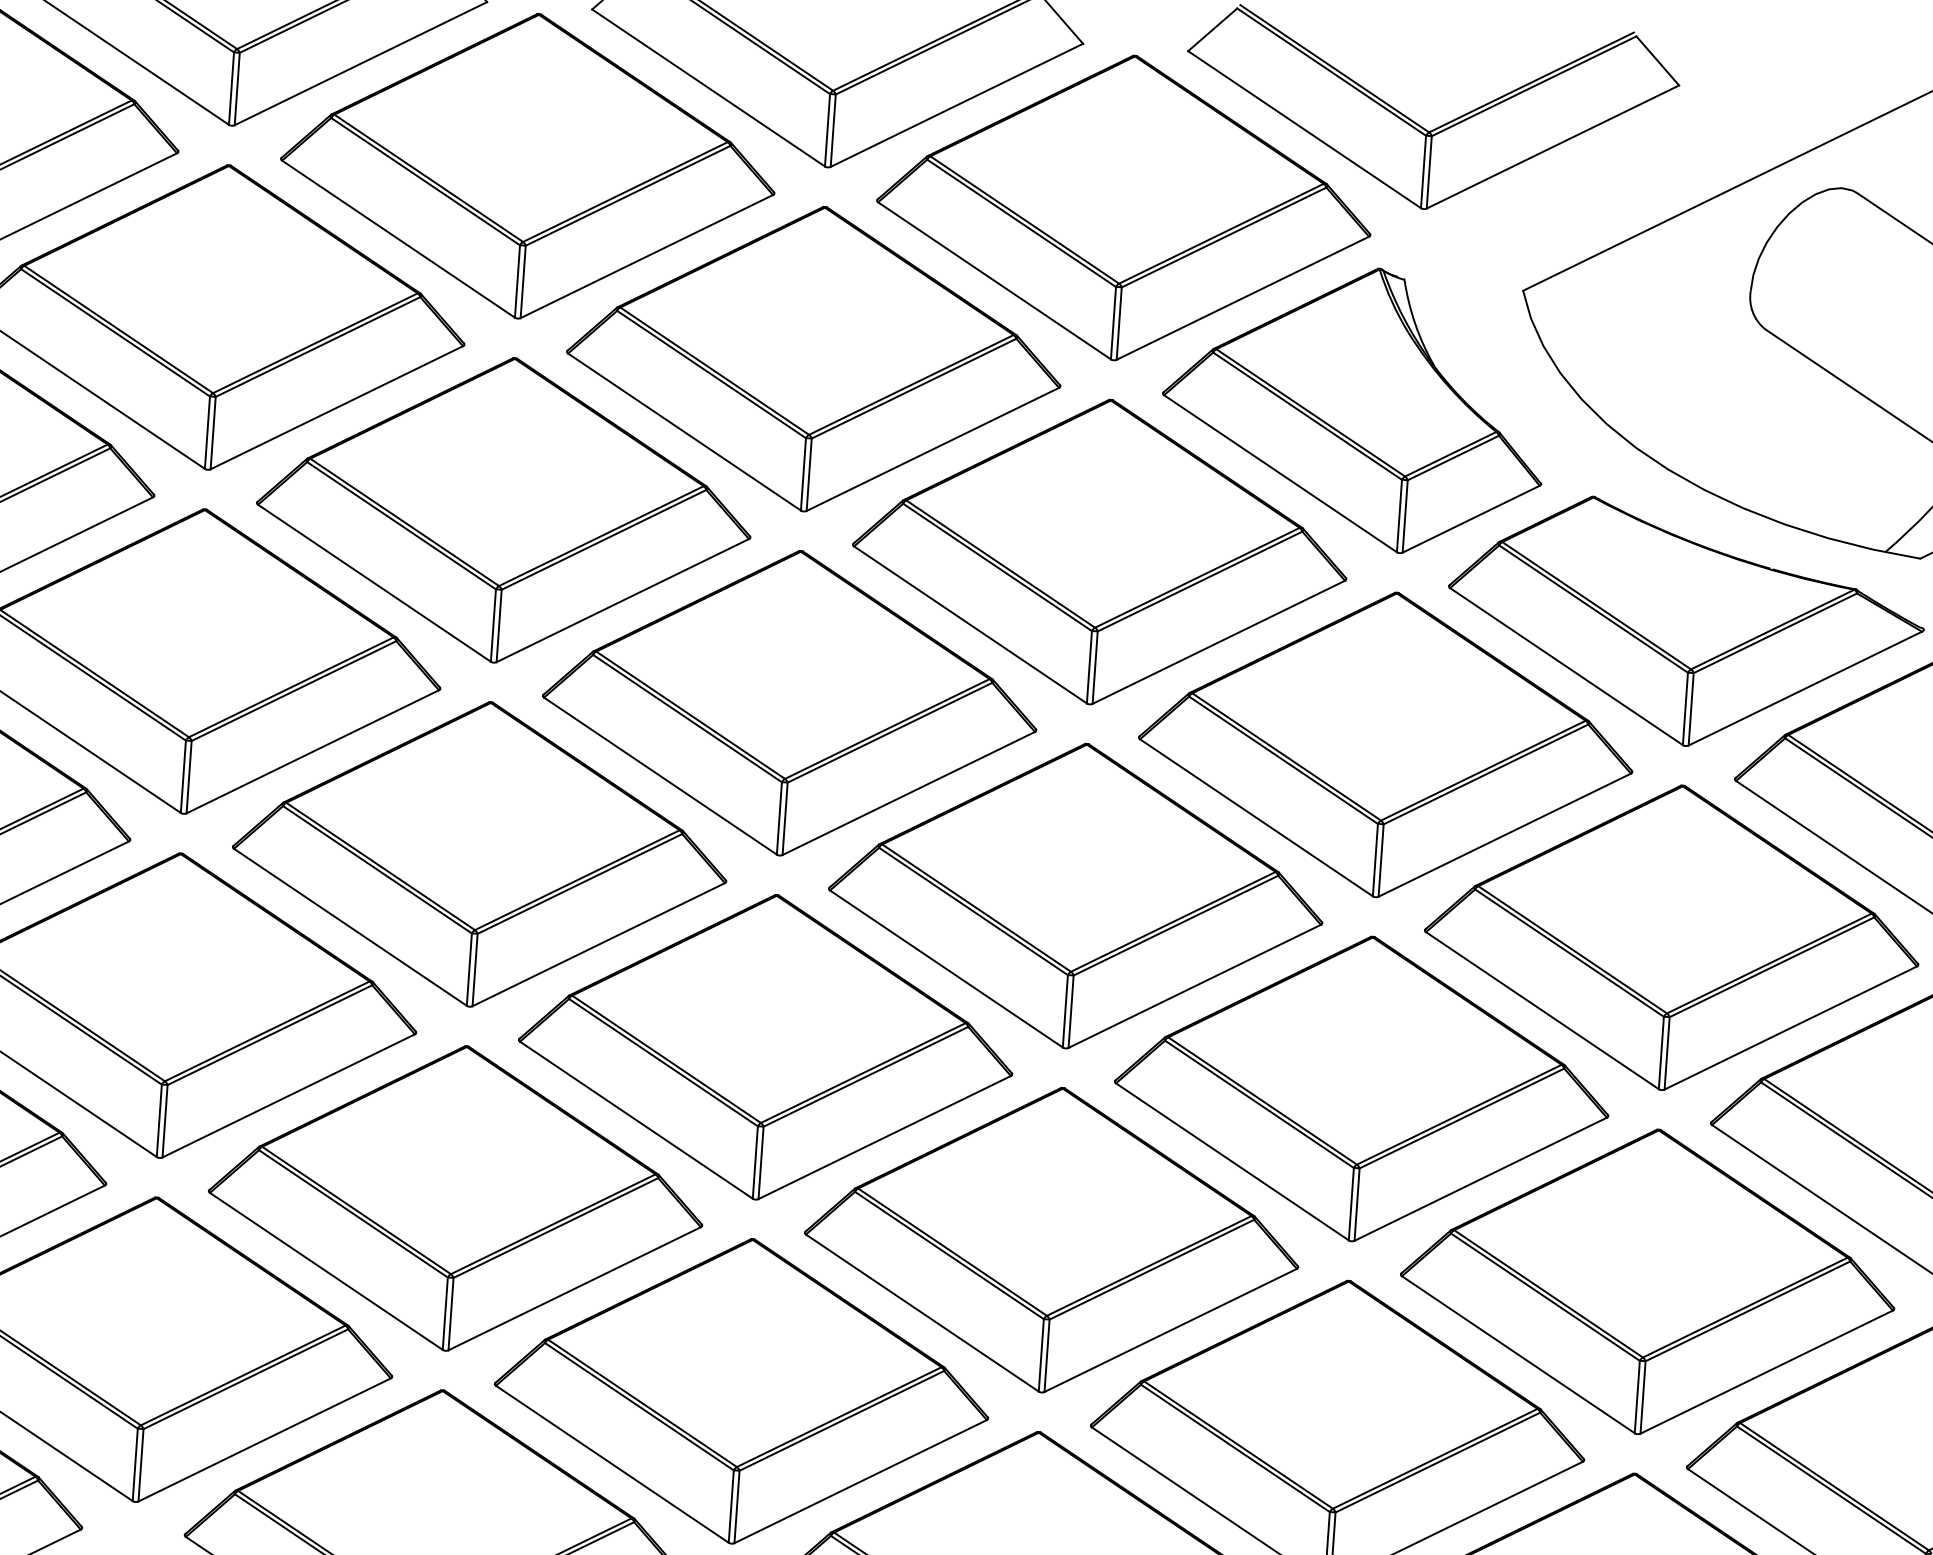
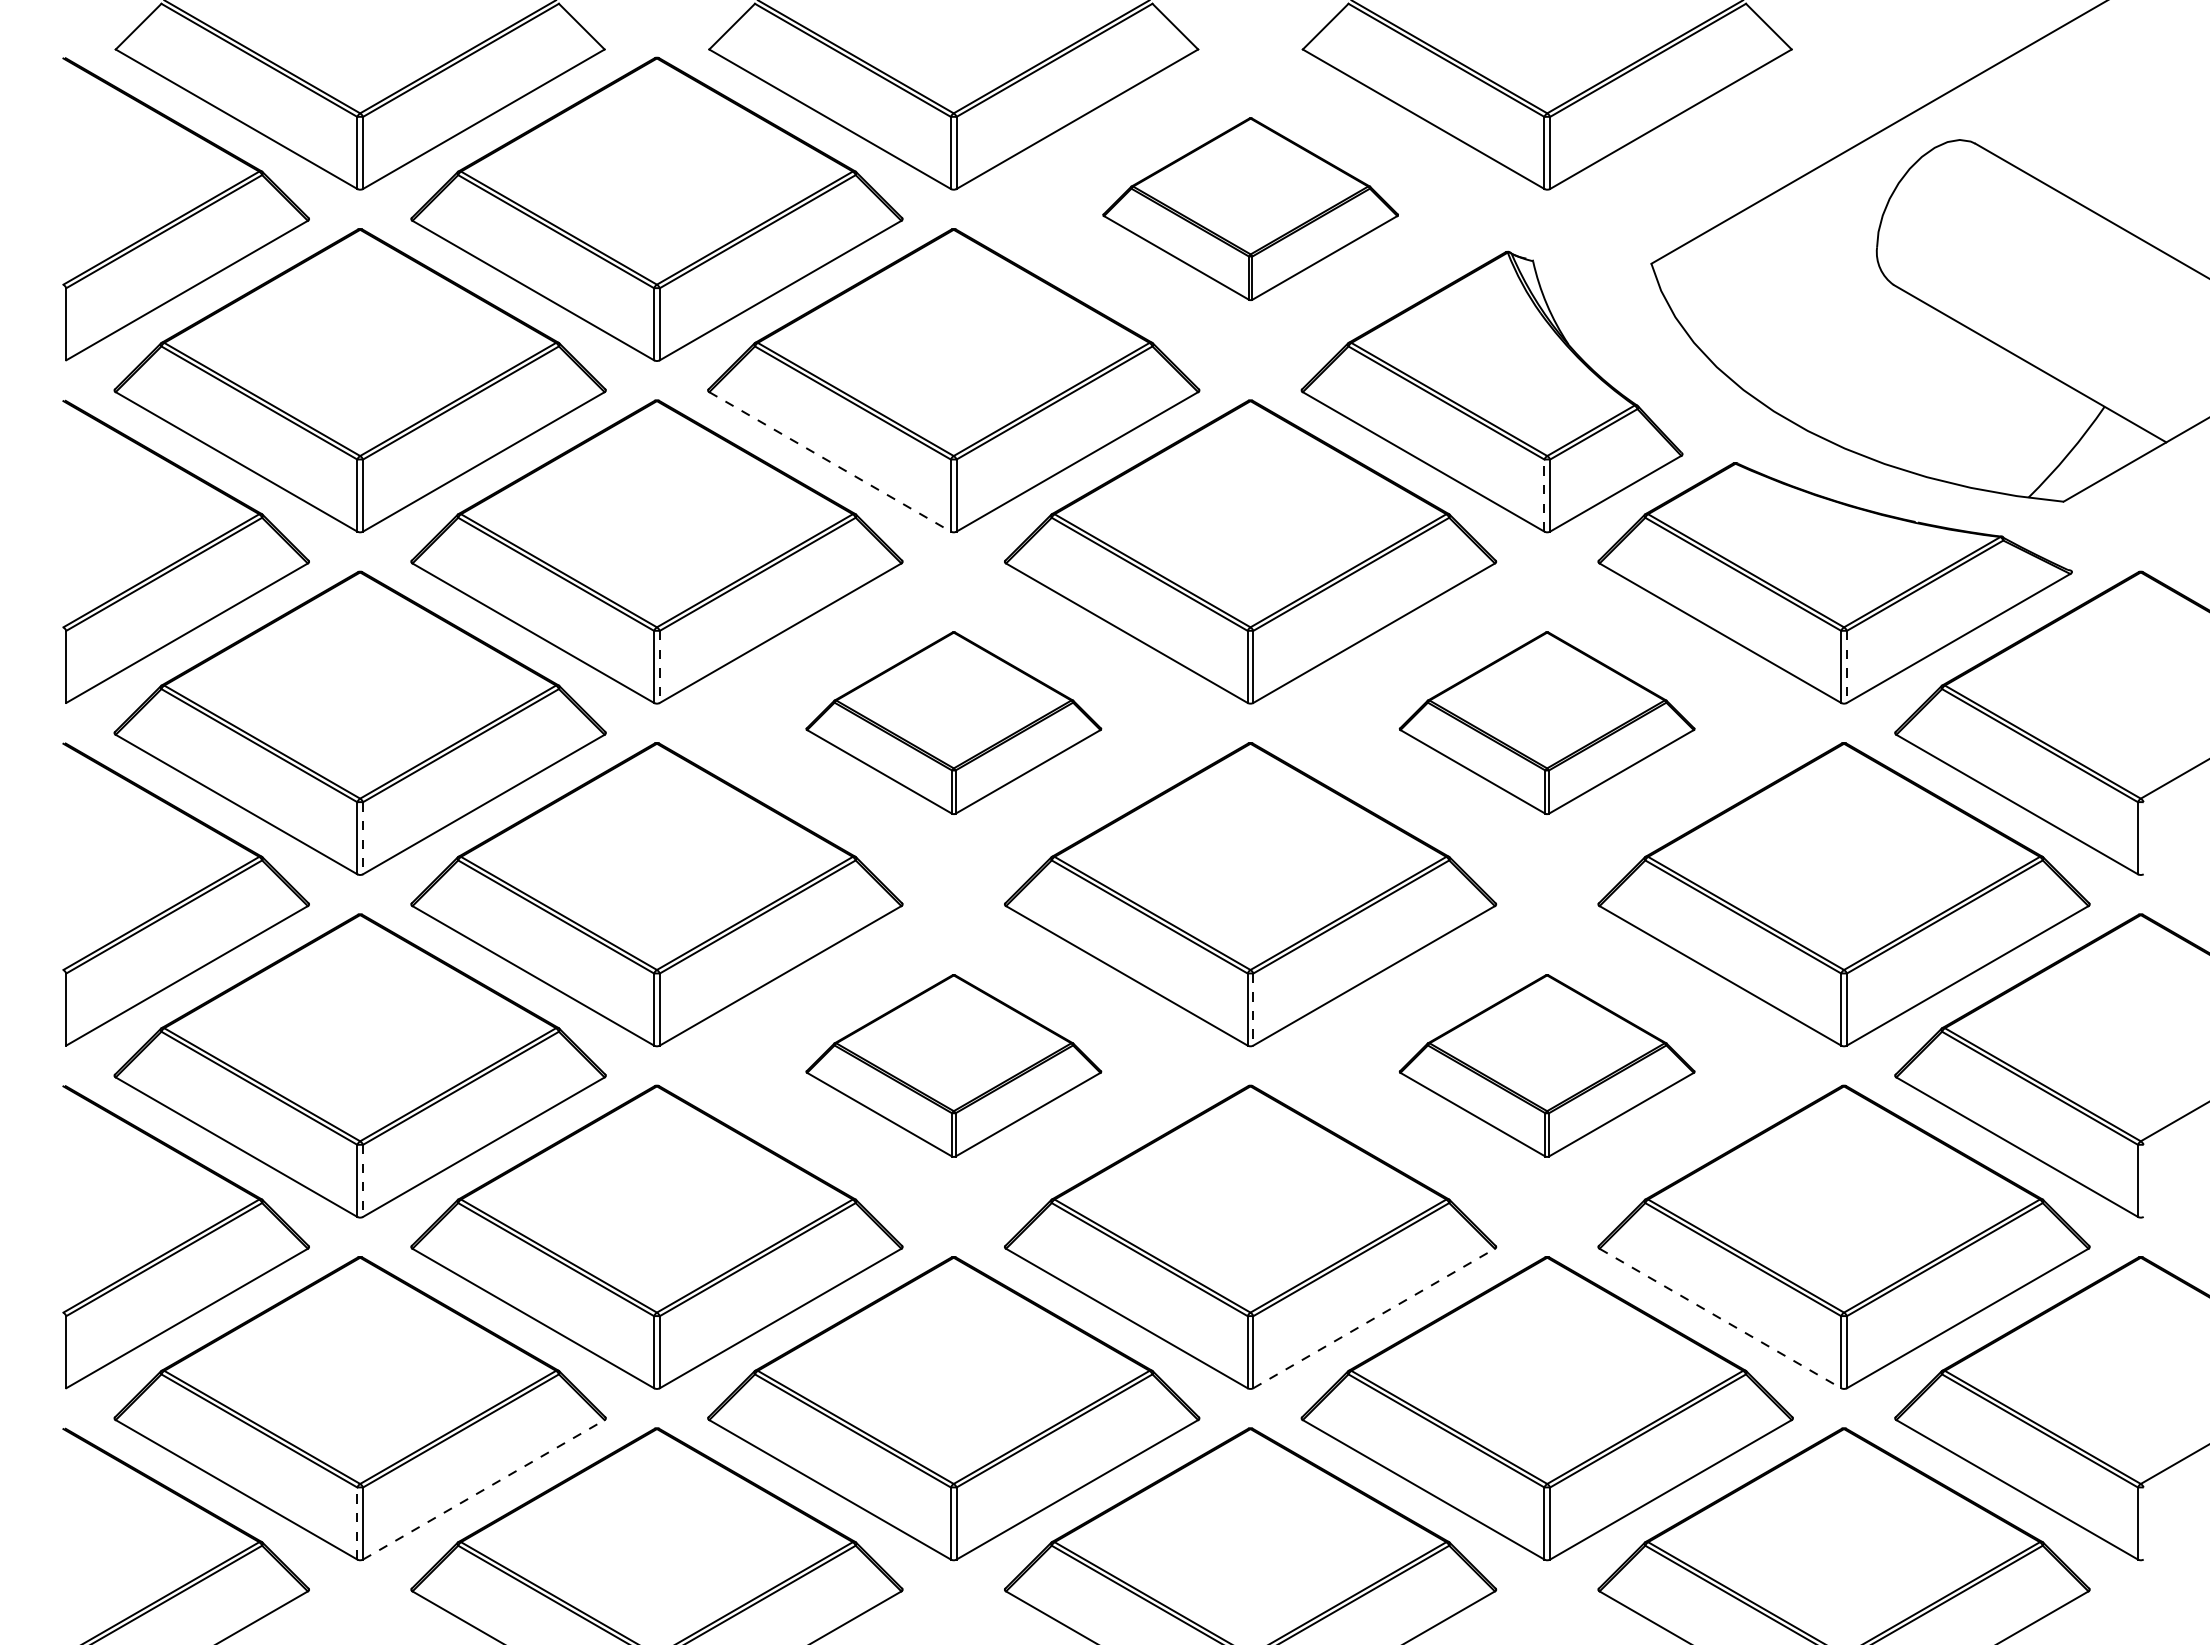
part: (1124, 207) -> (1250, 208), size x0.6
line: (684, 432) -> (830, 462), solid -> dashed
line: (1399, 515) -> (1544, 495), solid -> dashed
line: (498, 626) -> (659, 667), solid -> dashed
part: (790, 702) -> (953, 722), size x0.6
line: (1690, 709) -> (1846, 667), solid -> dashed
part: (1385, 744) -> (1546, 722), size x0.6
line: (189, 777) -> (363, 838), solid -> dashed
line: (1071, 1012) -> (1253, 1010), solid -> dashed
part: (766, 1046) -> (953, 1065), size x0.6
part: (1361, 1088) -> (1546, 1065), size x0.6
line: (165, 1121) -> (363, 1181), solid -> dashed
line: (1171, 1330) -> (1374, 1318), solid -> dashed
line: (1518, 1354) -> (1720, 1318), solid -> dashed
line: (265, 1439) -> (484, 1489), solid -> dashed
line: (135, 1464) -> (357, 1523), solid -> dashed

